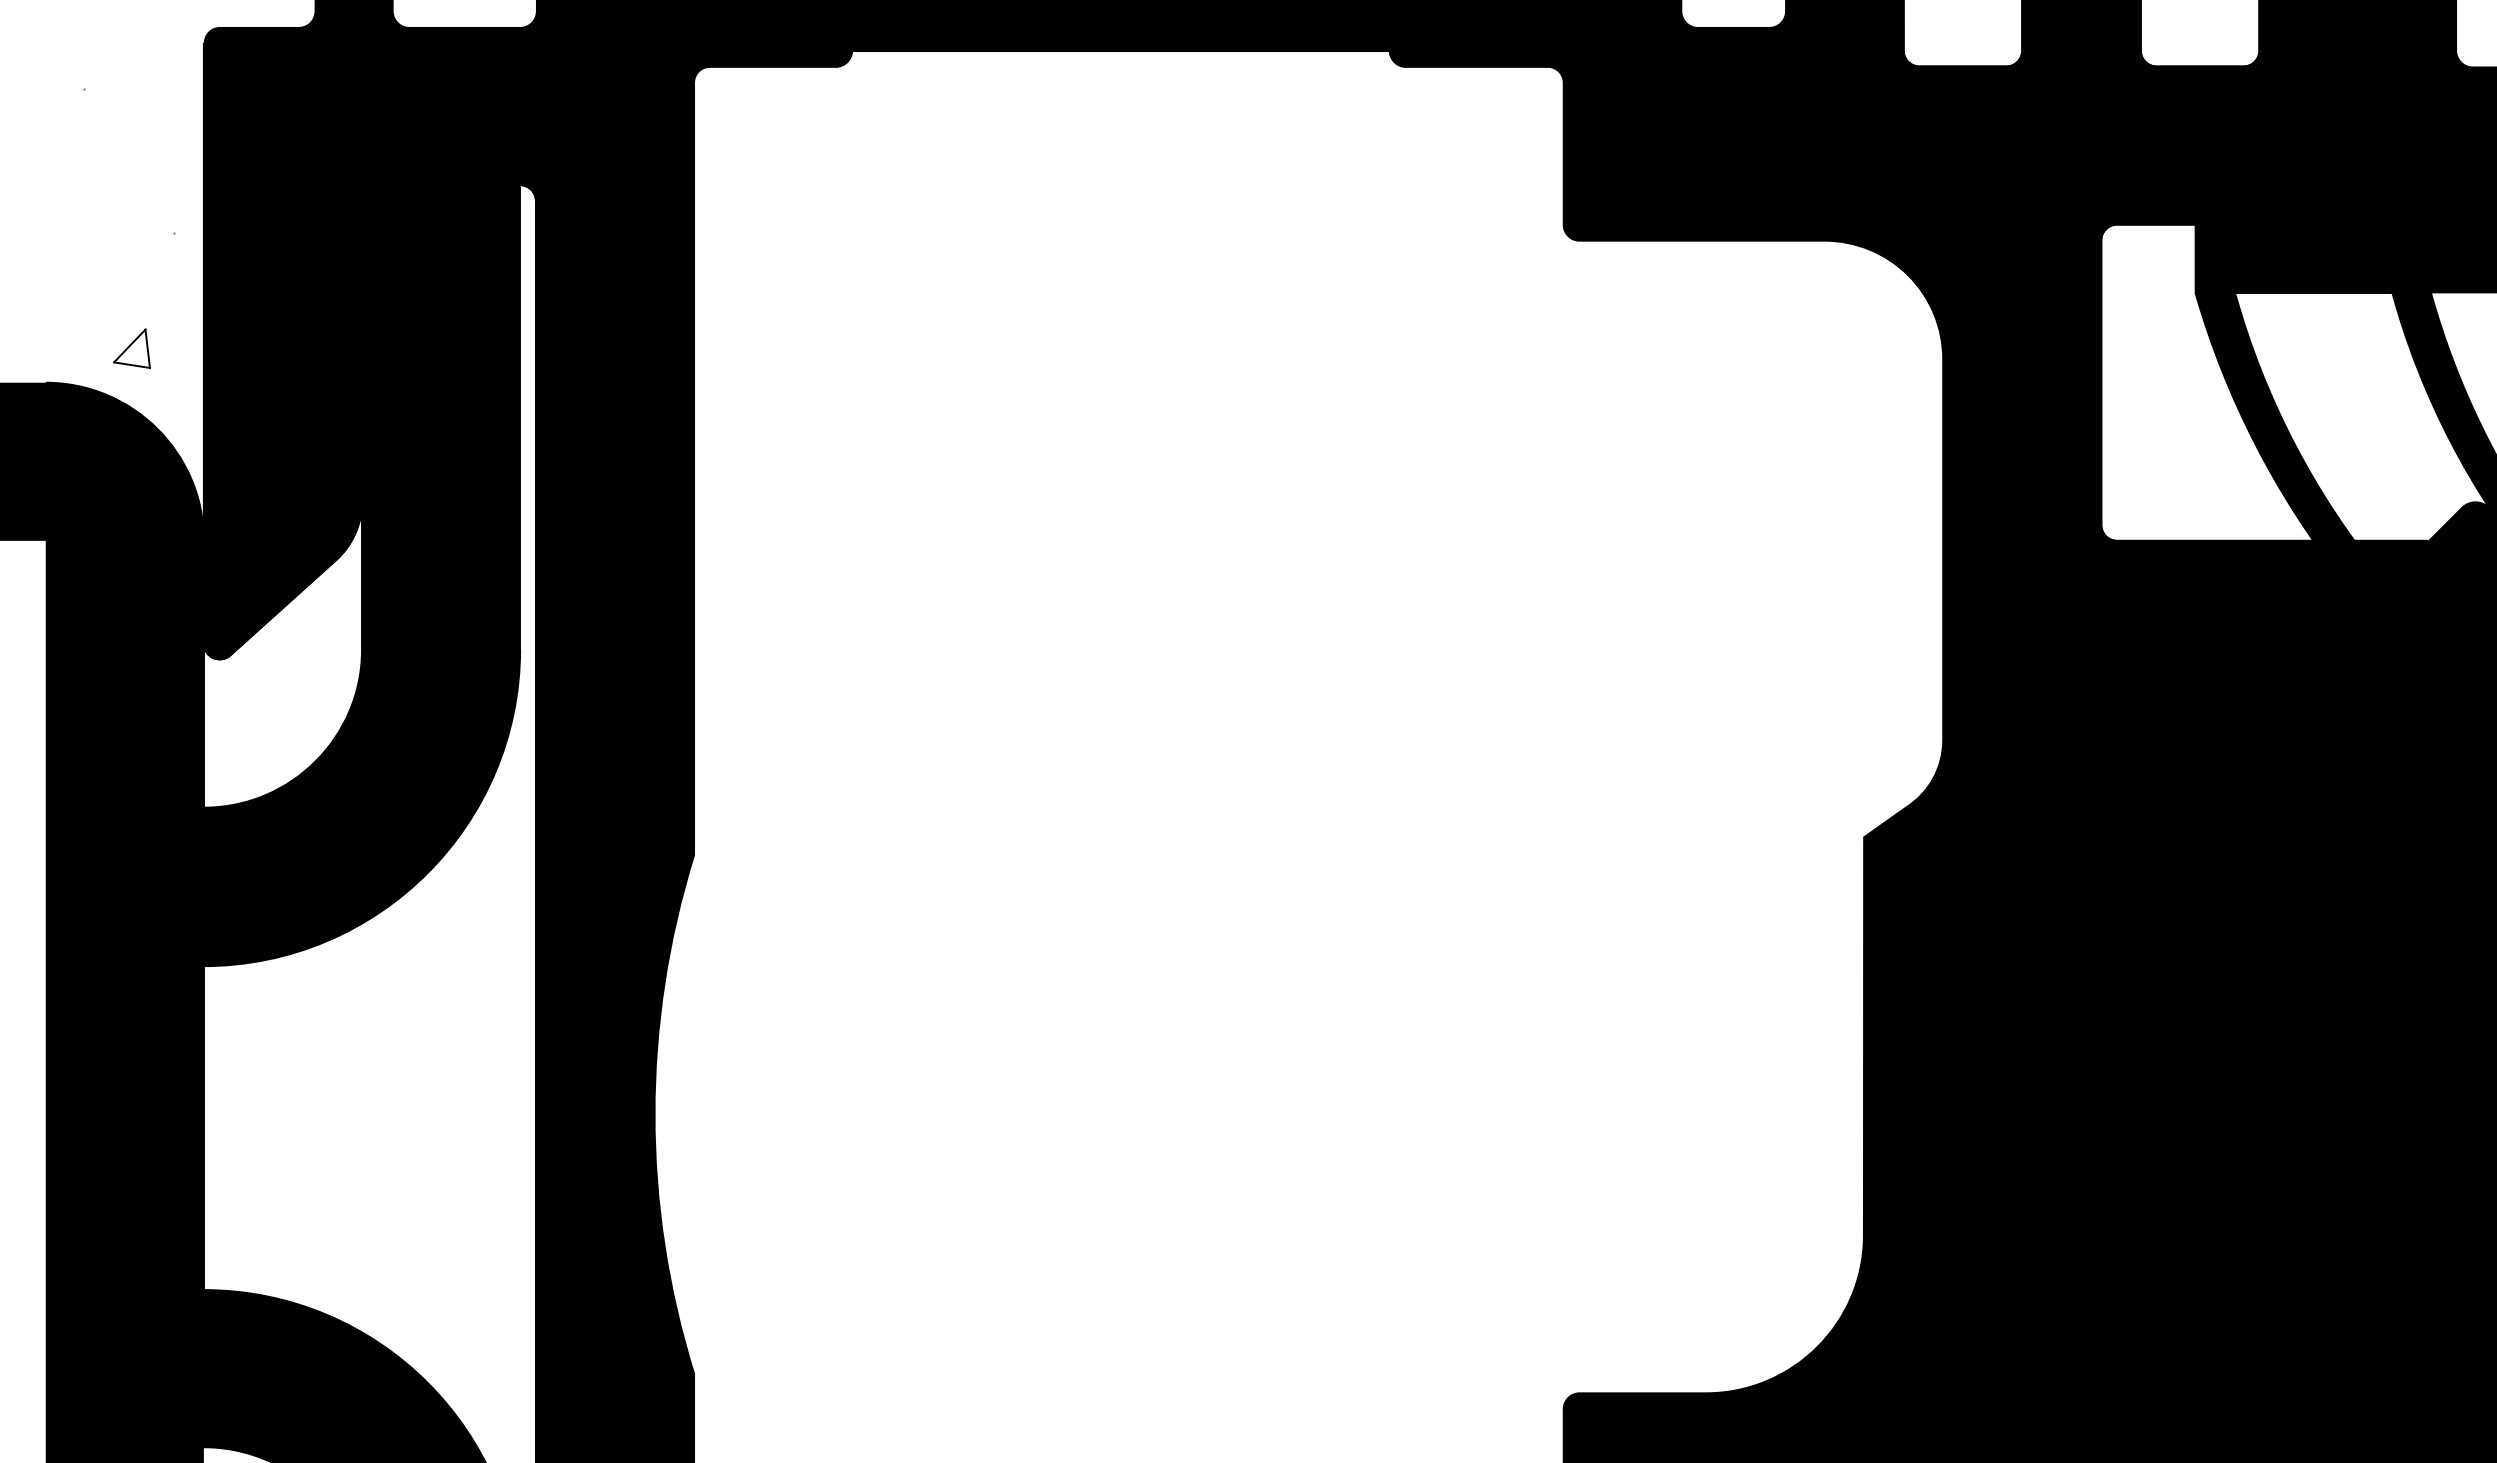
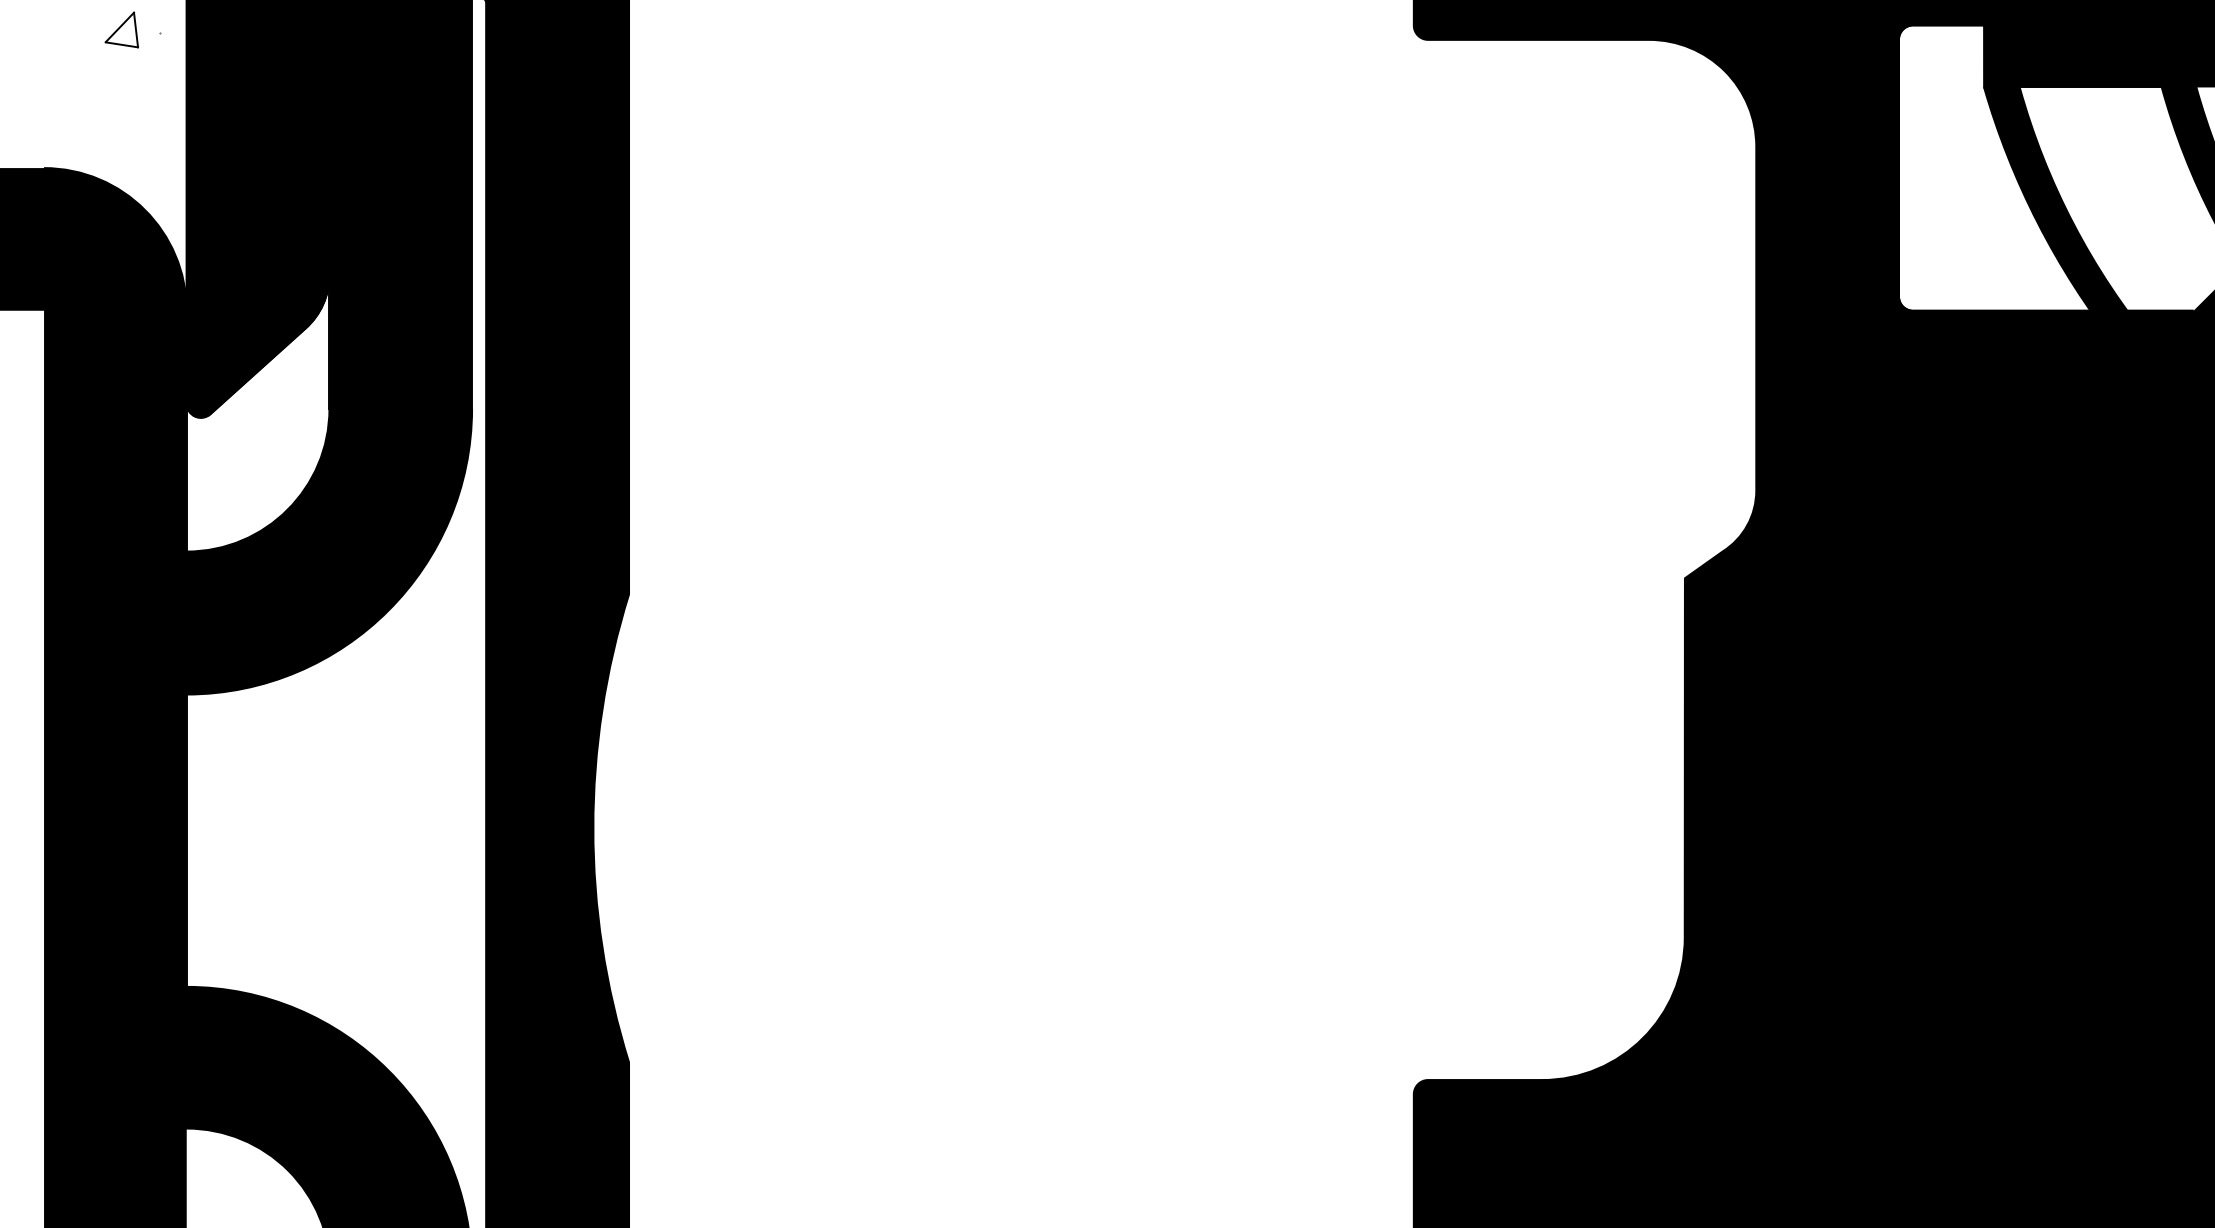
part: (131, 348) -> (121, 29), moved

